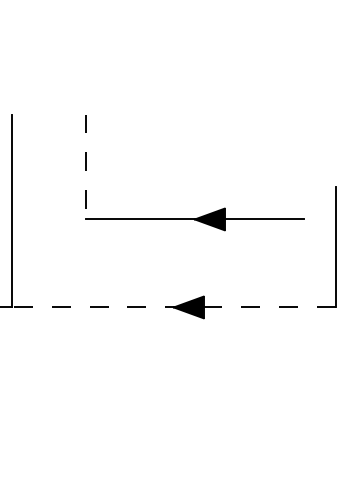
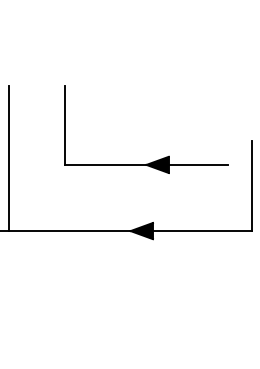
line: (85, 168) -> (64, 126), dashed -> solid
line: (173, 308) -> (130, 231), dashed -> solid

